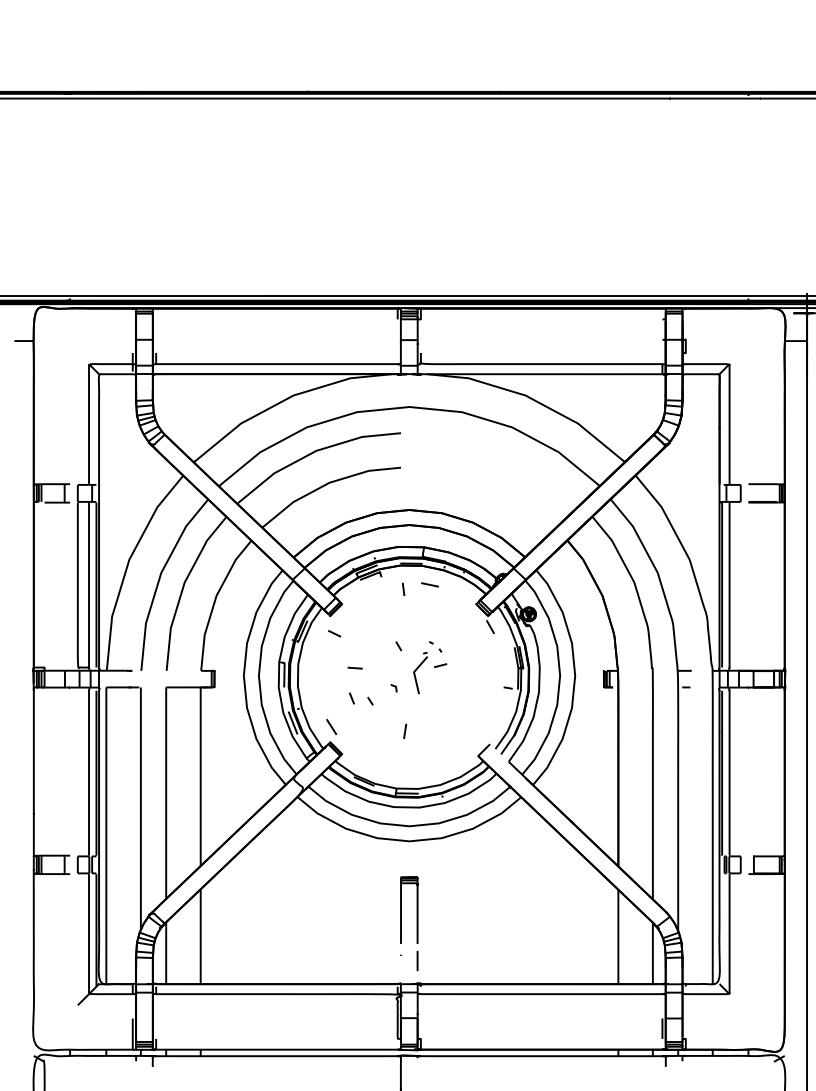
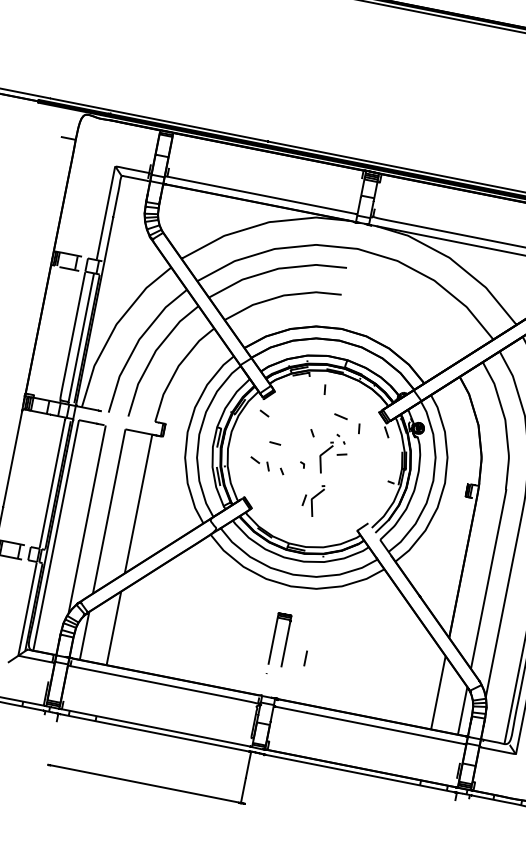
line: (429, 584) -> (340, 416), moved
line: (455, 628) -> (359, 428), added
line: (334, 693) -> (255, 459), added
line: (331, 726) -> (247, 485), removed
part: (420, 729) -> (316, 501), added
line: (417, 961) -> (305, 658), moved

